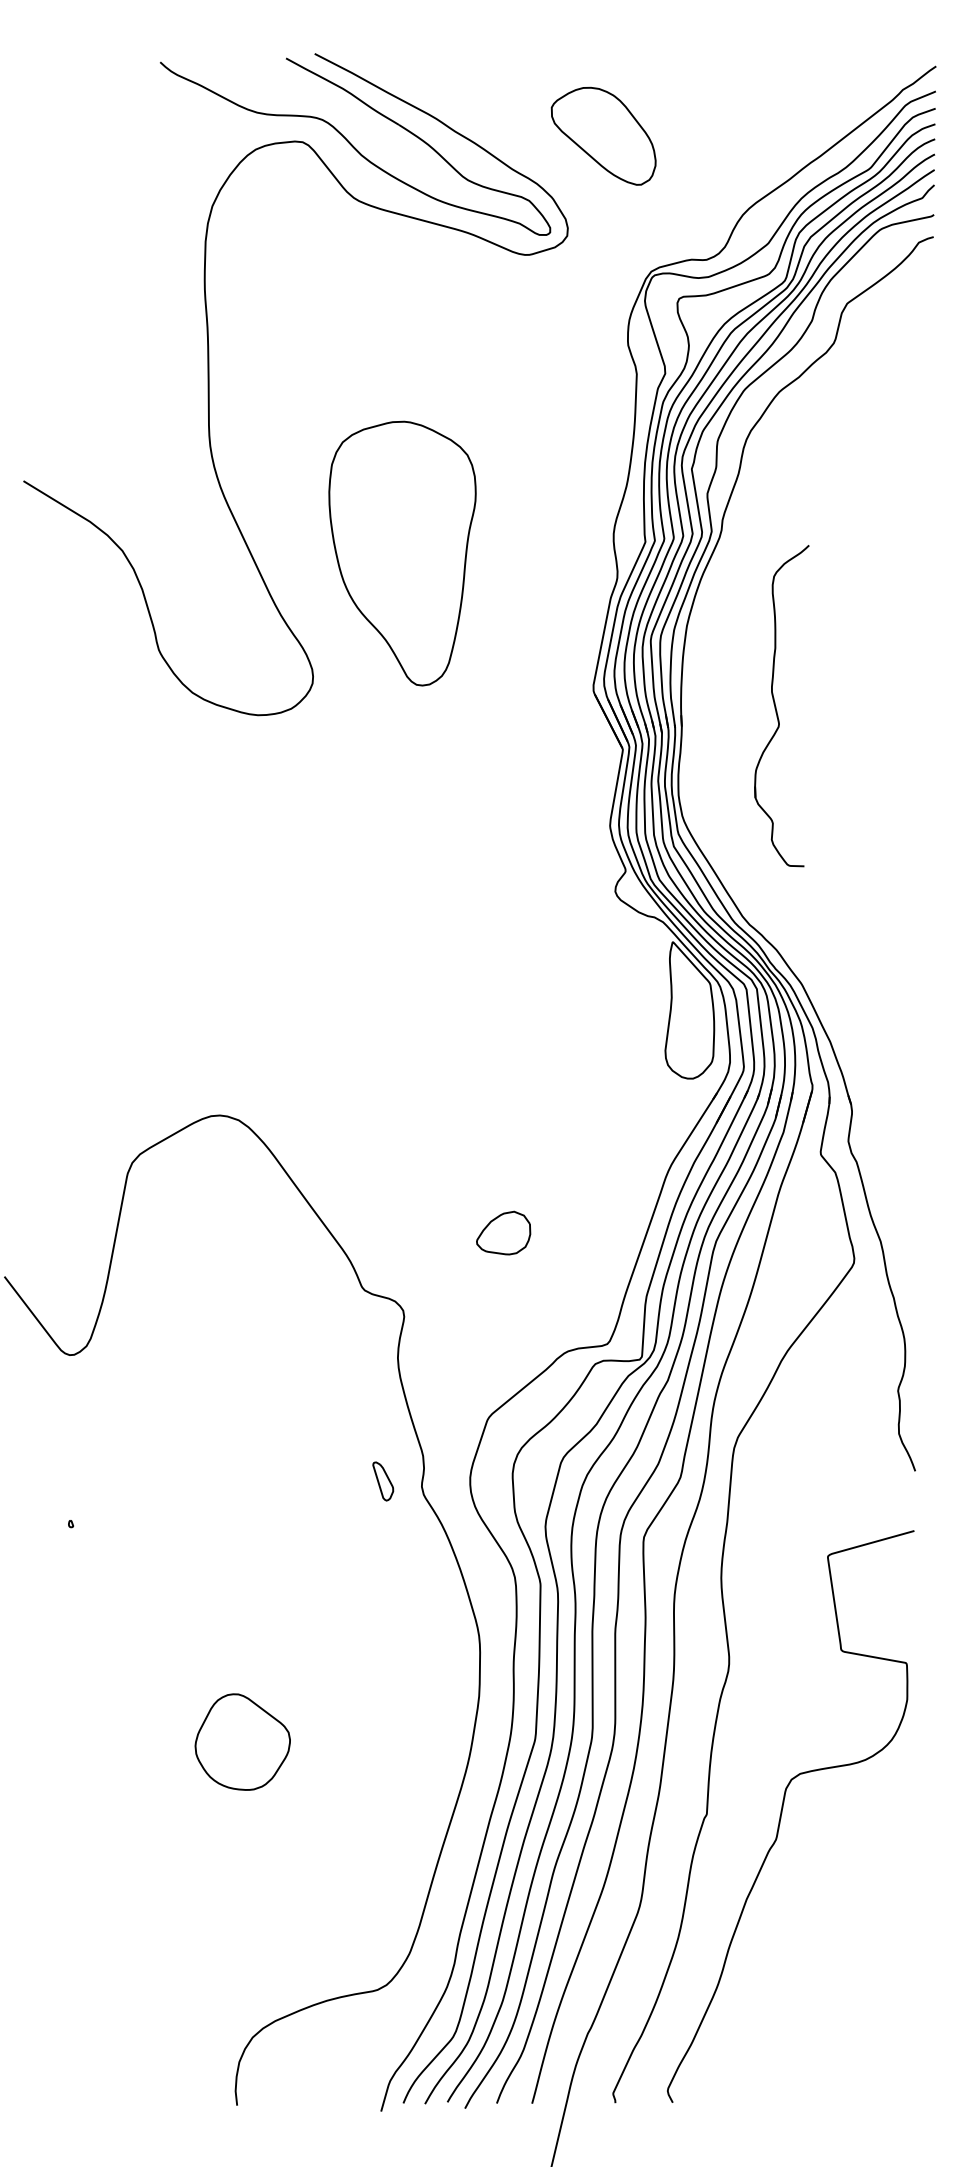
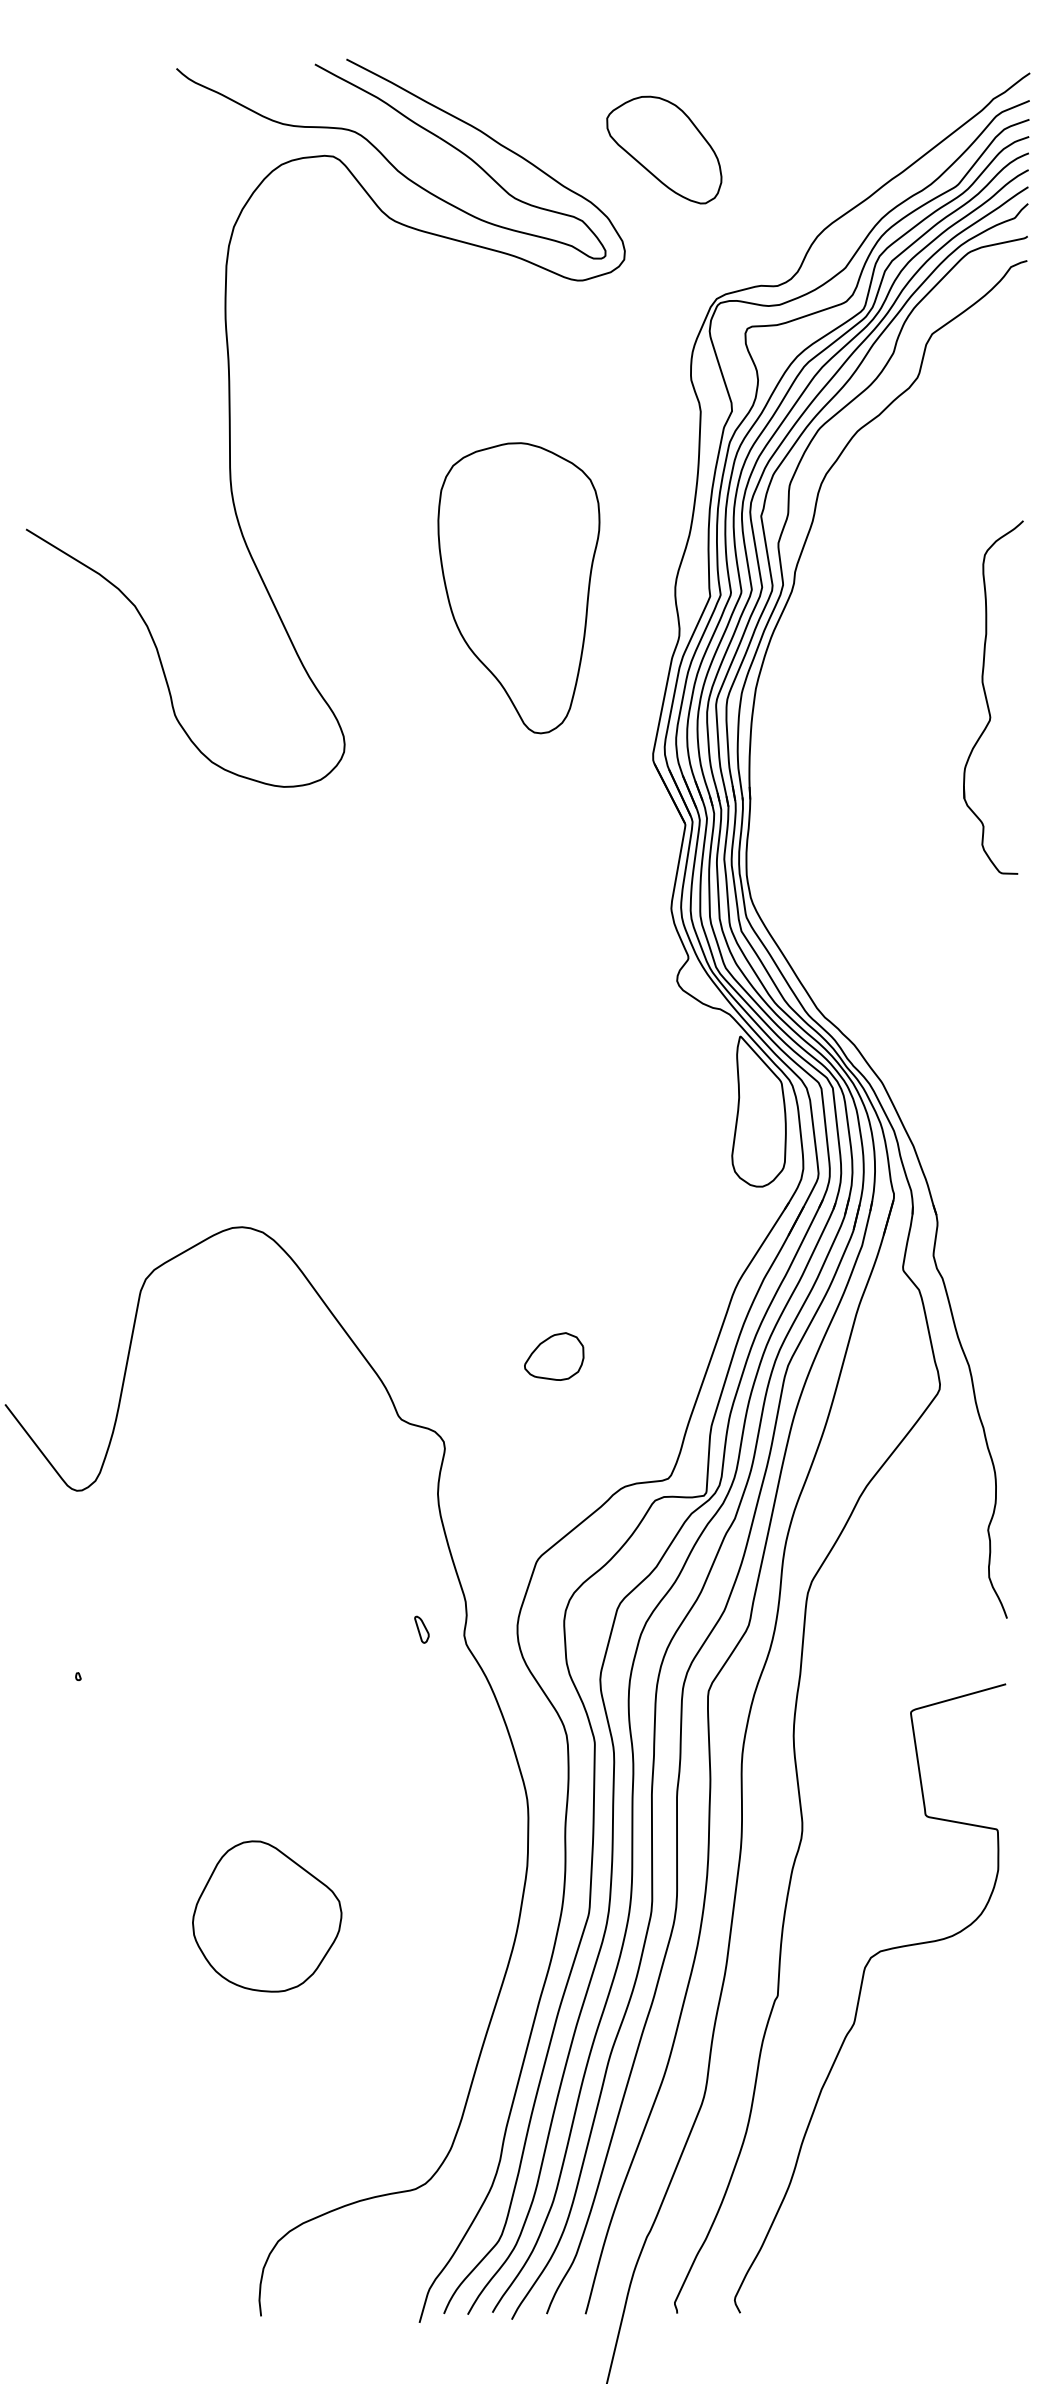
part: (402, 553) -> (518, 588), moved
part: (781, 706) -> (993, 698), moved
part: (383, 1481) -> (422, 1629), size x0.62
part: (242, 1741) -> (267, 1915), size x1.43

